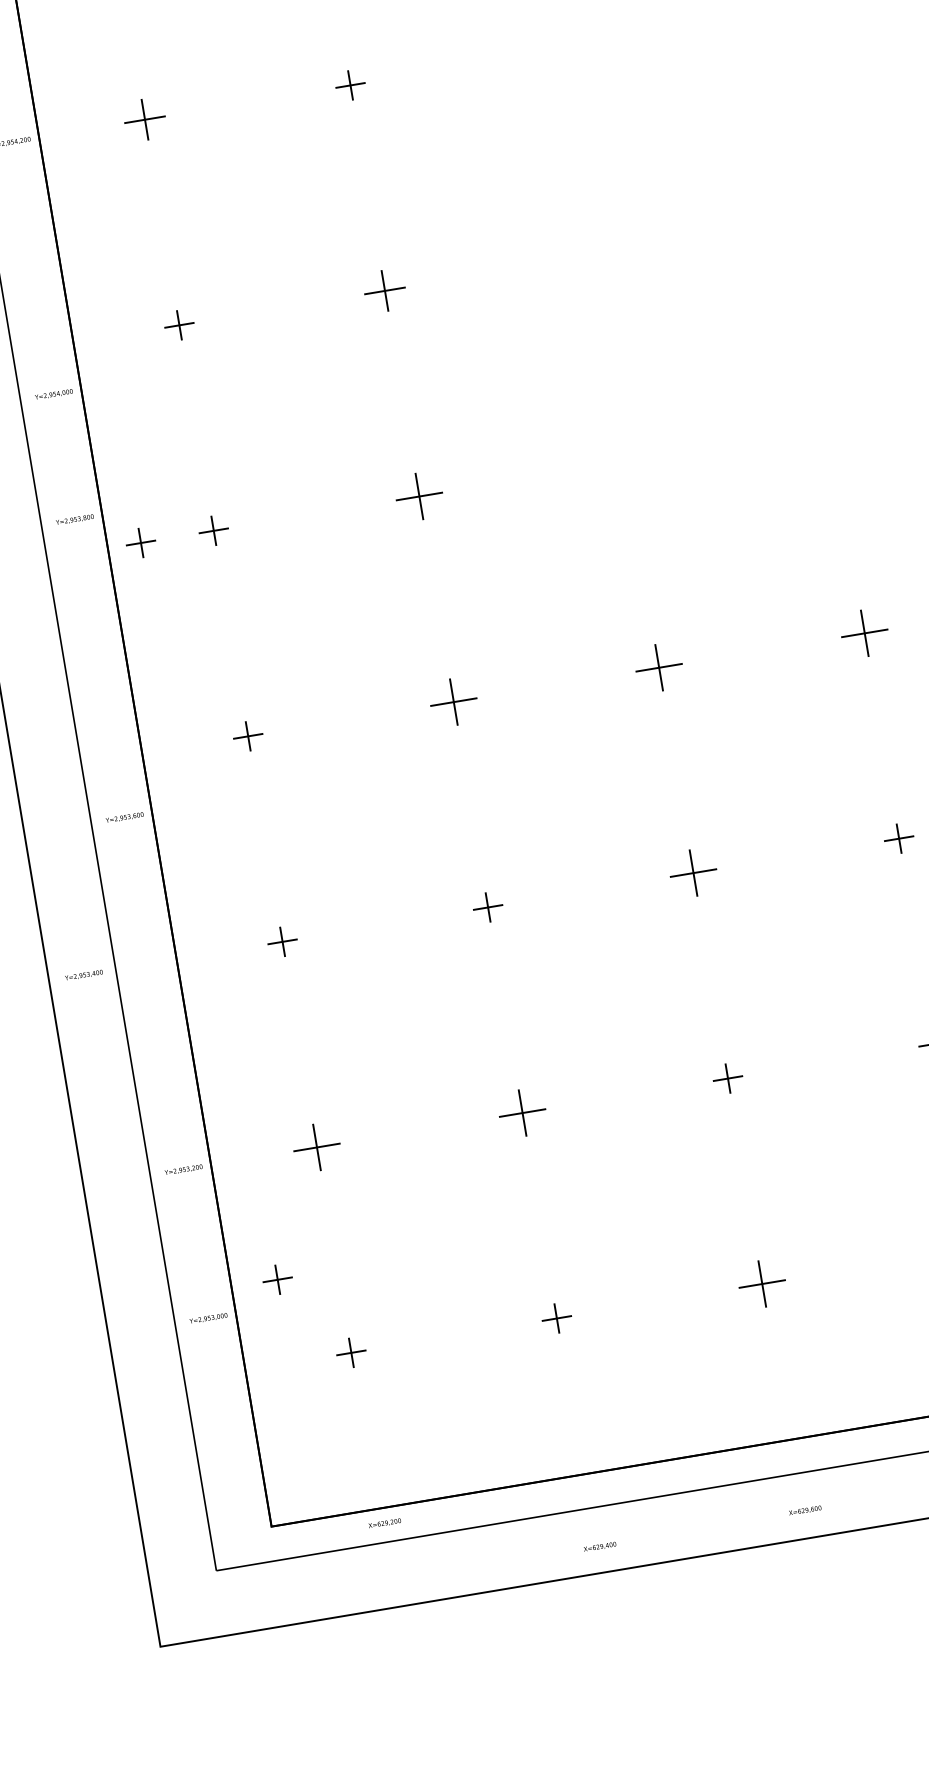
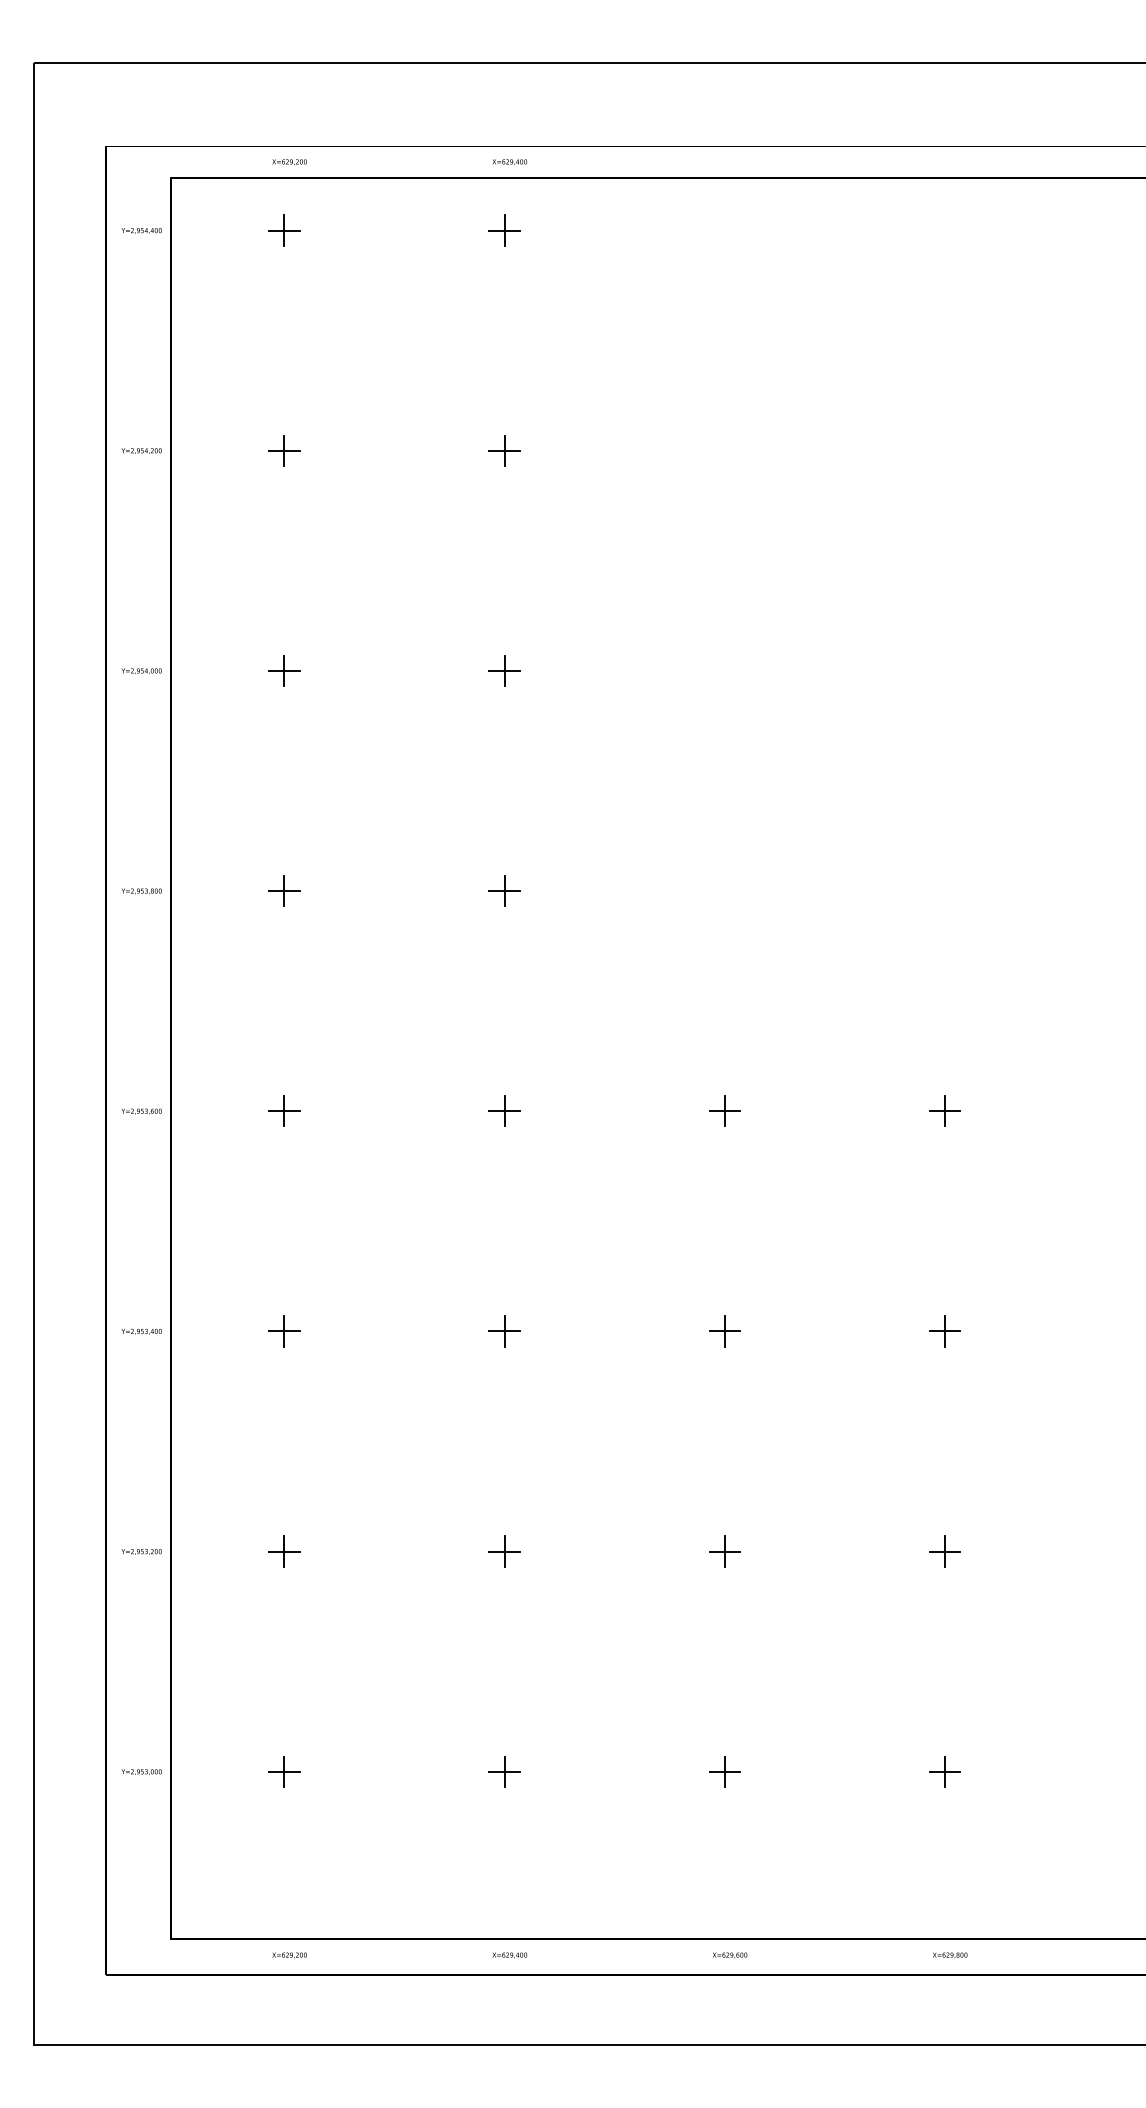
part: (145, 119) -> (284, 450), size x0.71
part: (384, 290) -> (504, 670), size x0.71
text: (53, 394) -> (141, 671), moved
part: (419, 495) -> (504, 890), size x0.62
text: (74, 519) -> (141, 891), moved
part: (140, 542) -> (206, 890), removed
part: (864, 632) -> (944, 1110), size x0.62
part: (658, 666) -> (724, 1110), size x0.62
part: (453, 701) -> (504, 1110), size x0.62
text: (124, 817) -> (141, 1111), moved
part: (693, 873) -> (724, 1331), size x0.62
text: (83, 975) -> (141, 1331), moved
part: (522, 1112) -> (504, 1551), size x0.62
part: (316, 1147) -> (284, 1551), size x0.62
part: (277, 1279) -> (220, 1682), removed
part: (762, 1283) -> (724, 1771), size x0.62
text: (208, 1318) -> (141, 1771), moved
text: (804, 1510) -> (729, 1955), moved
text: (599, 1547) -> (509, 1955), moved

